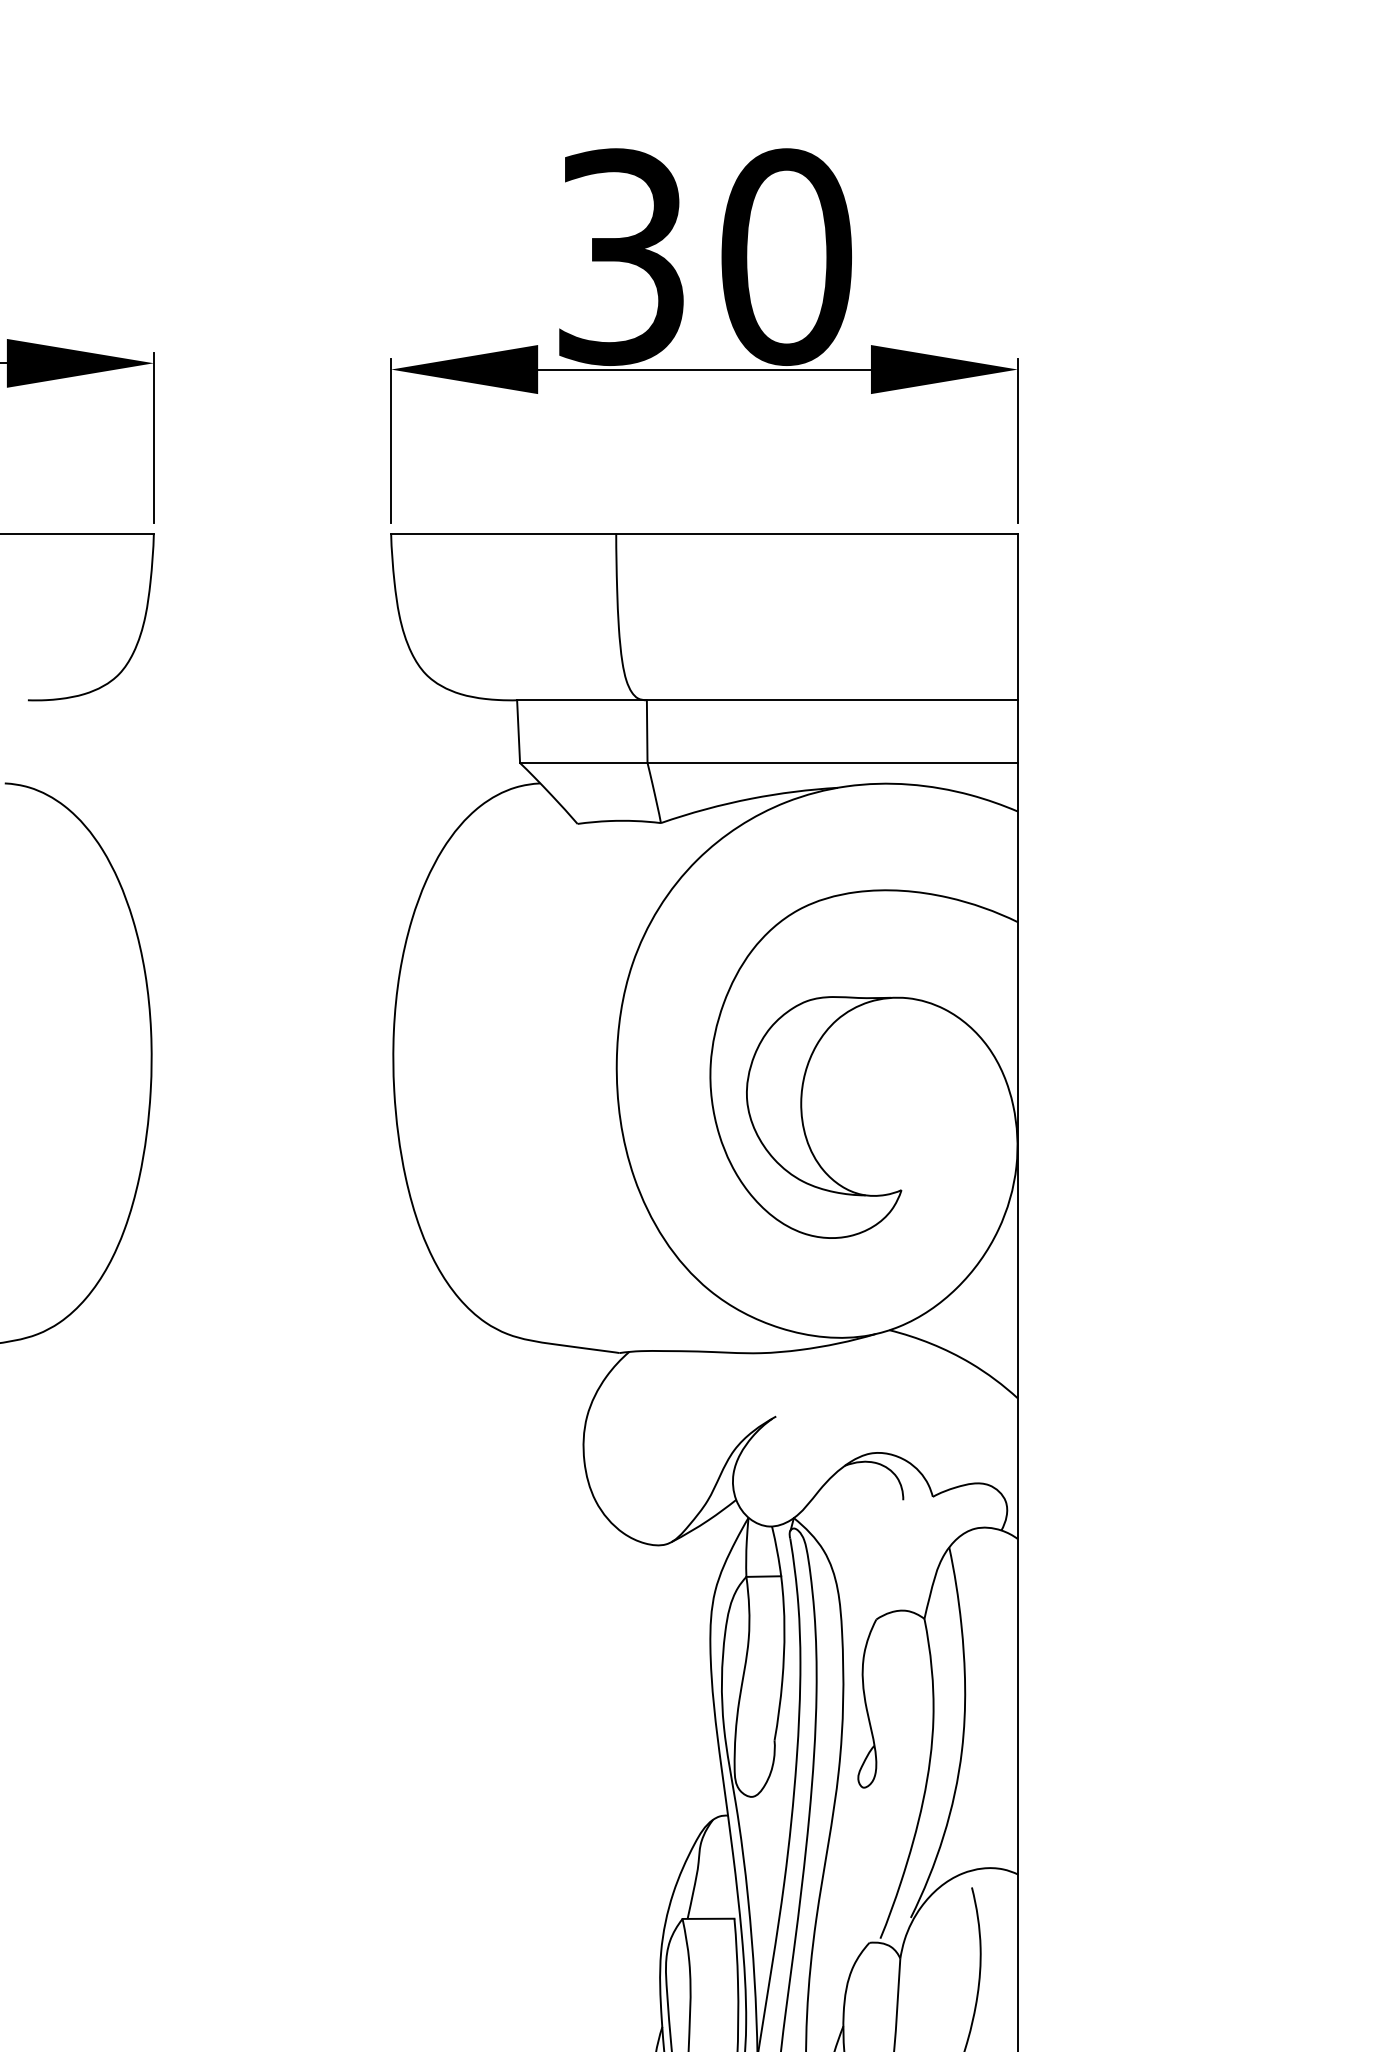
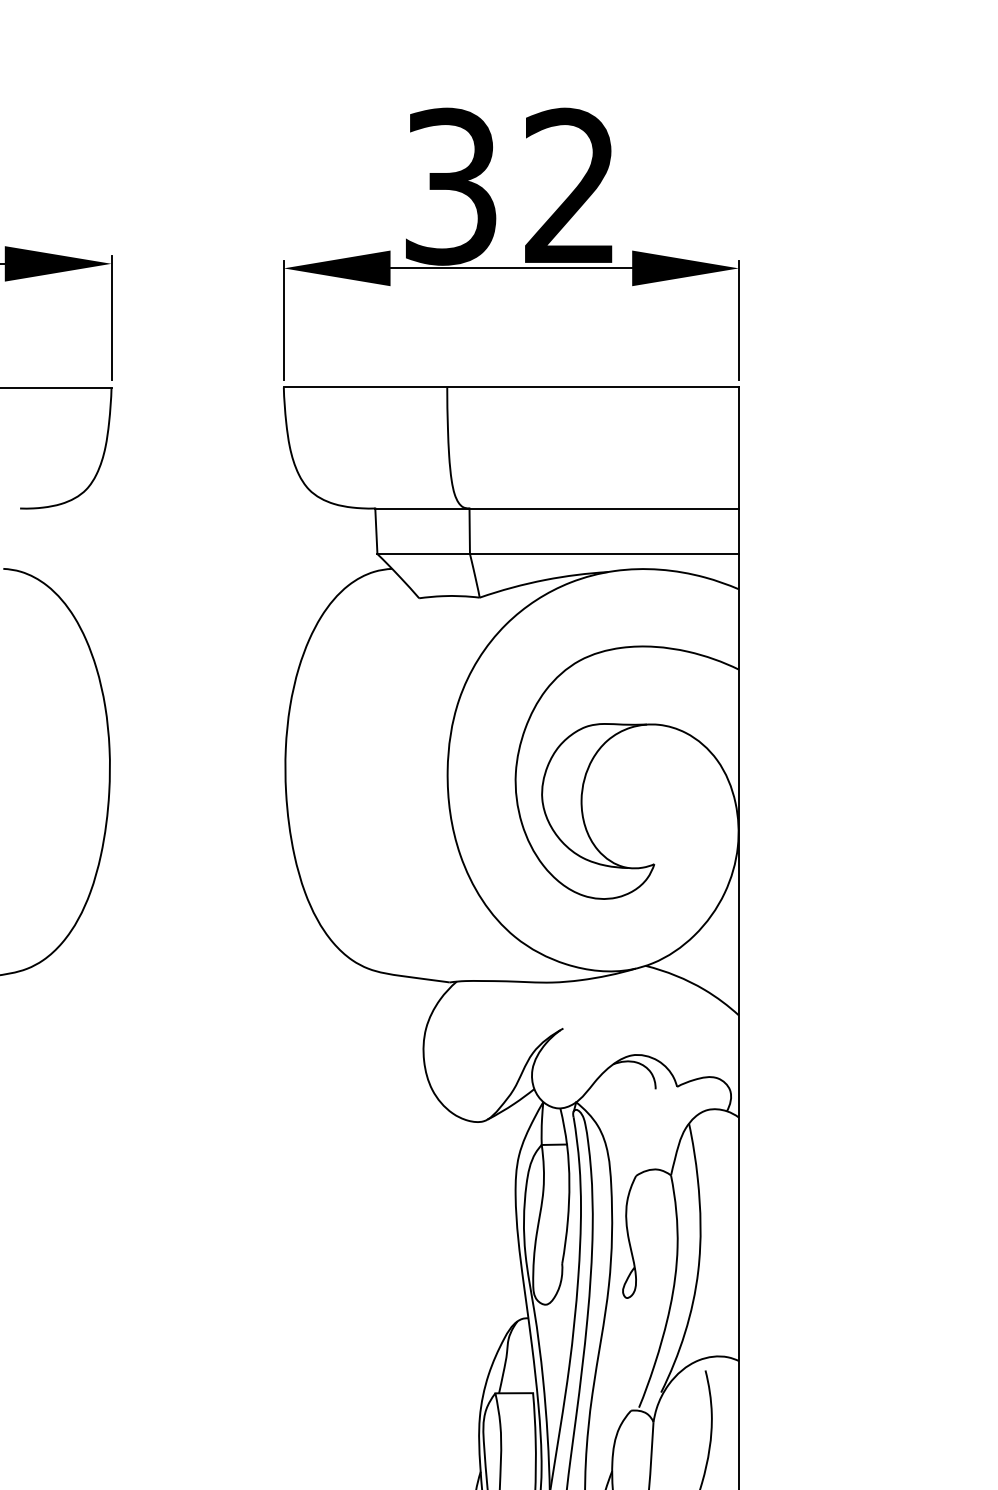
text: (785, 256) -> (570, 186), 30 -> 32

